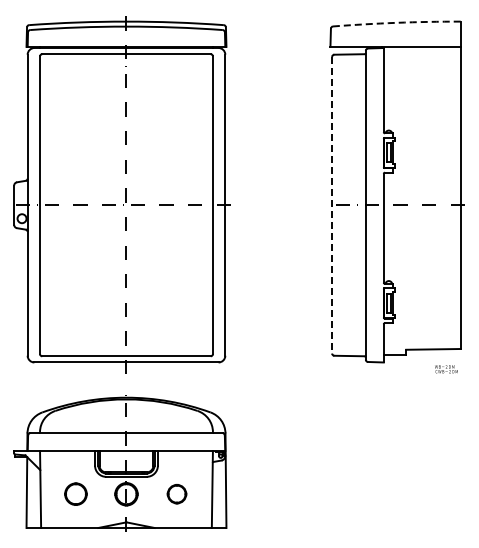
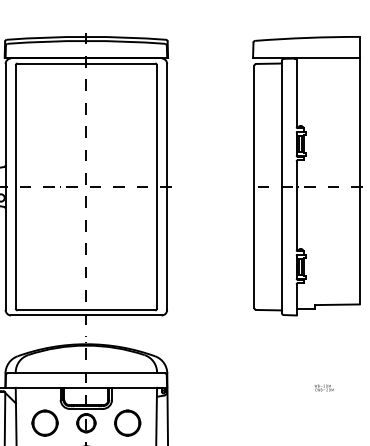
arc: (396, 22) -> (307, 37), dashed -> solid
line: (332, 205) -> (254, 187), dashed -> solid
text: (446, 369) -> (324, 388), moved
part: (75, 493) -> (44, 422), size x1.43
part: (176, 493) -> (127, 422), size x1.67

